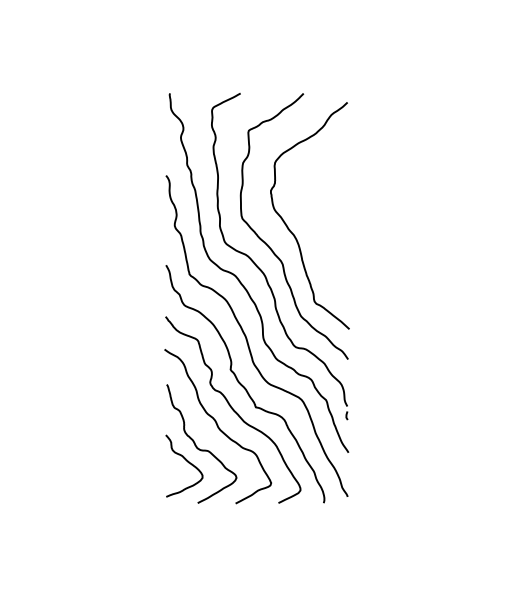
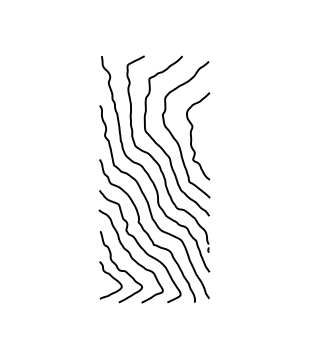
curve: (320, 230) -> (192, 138), added

